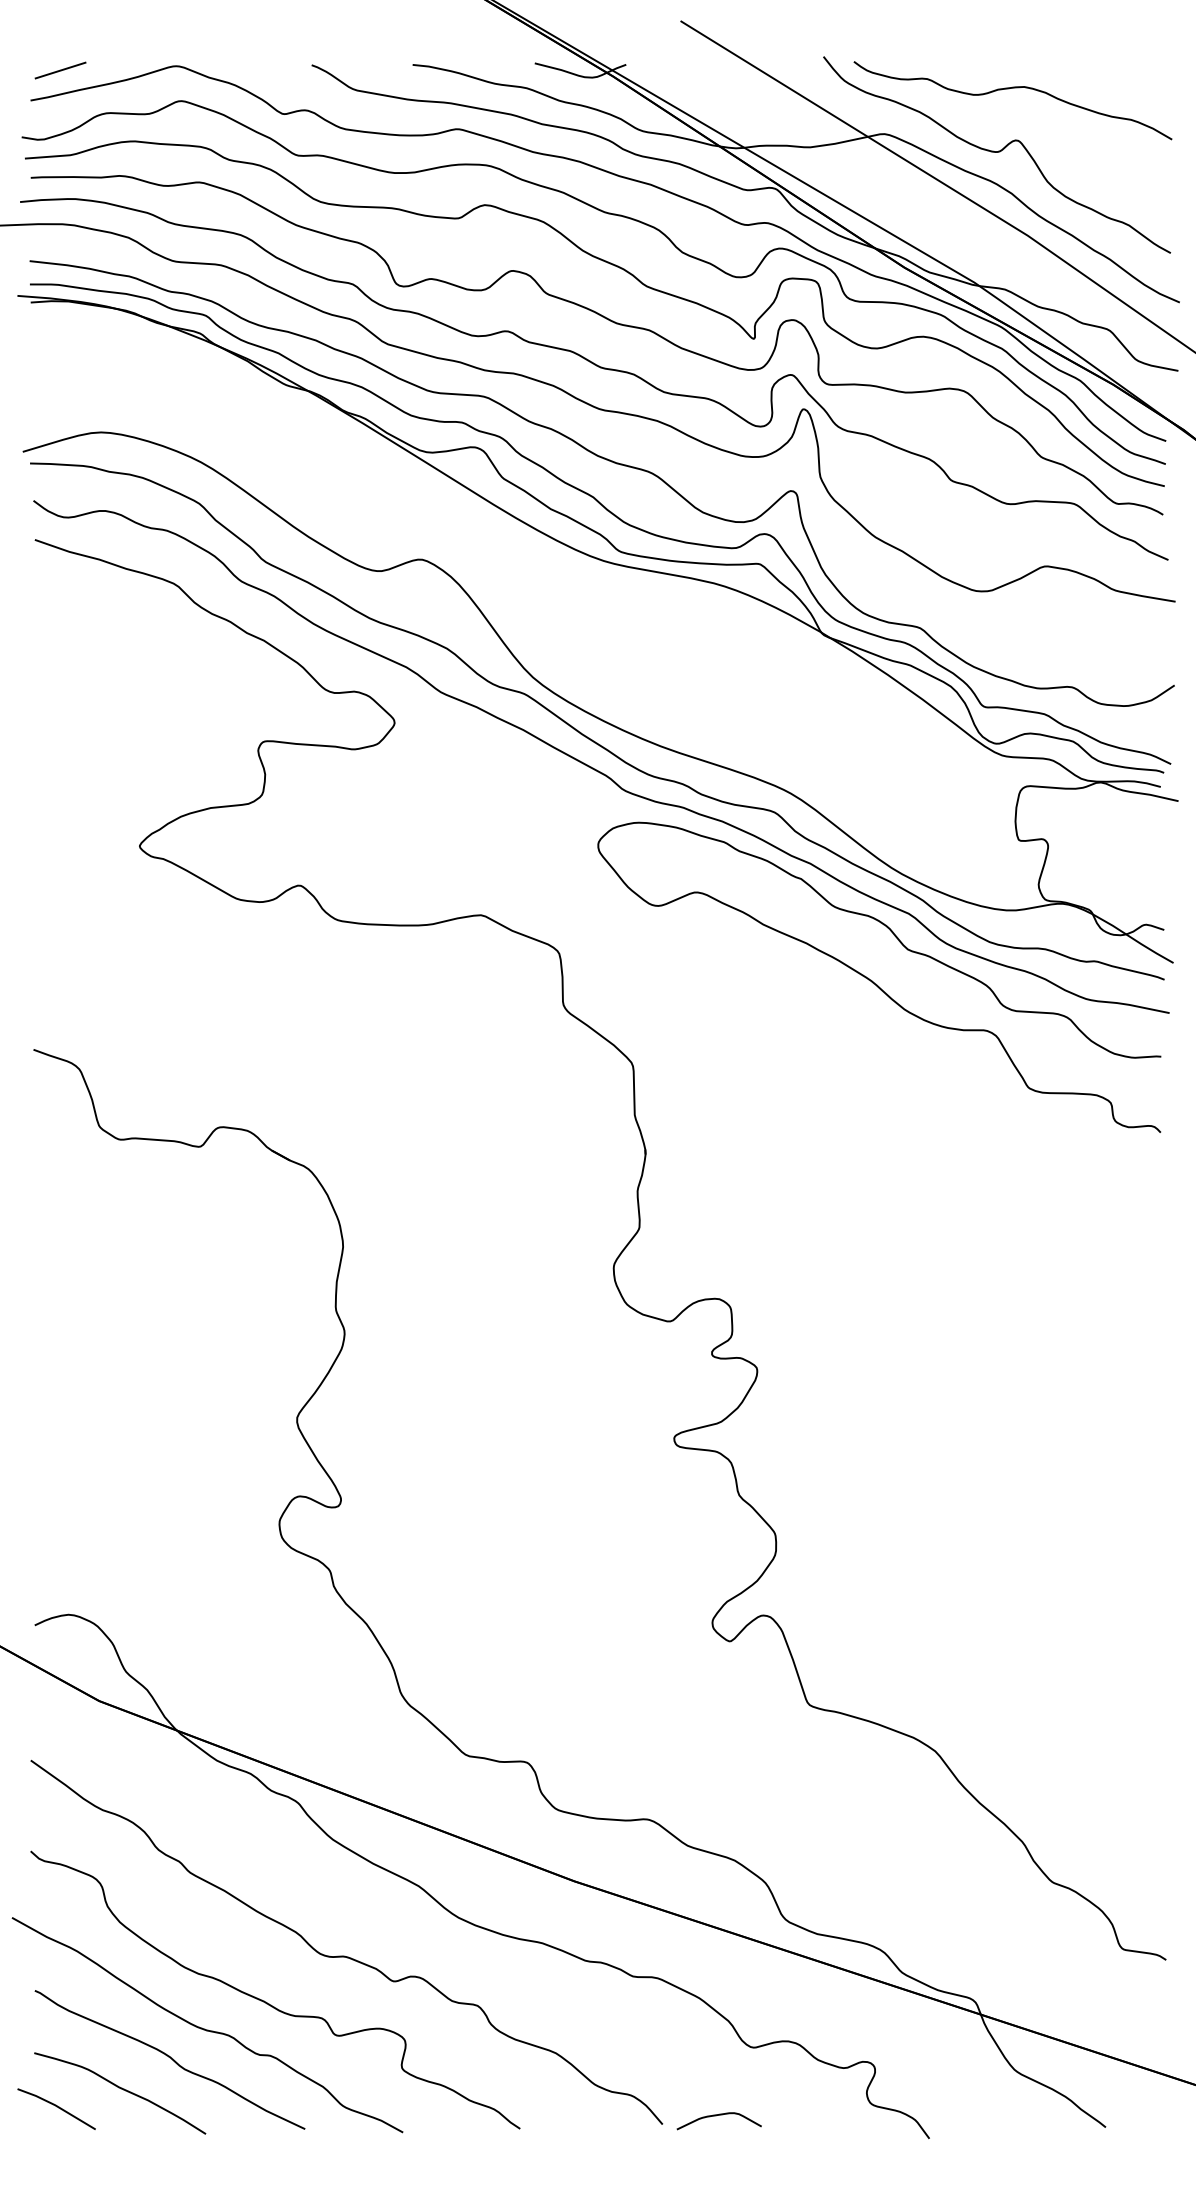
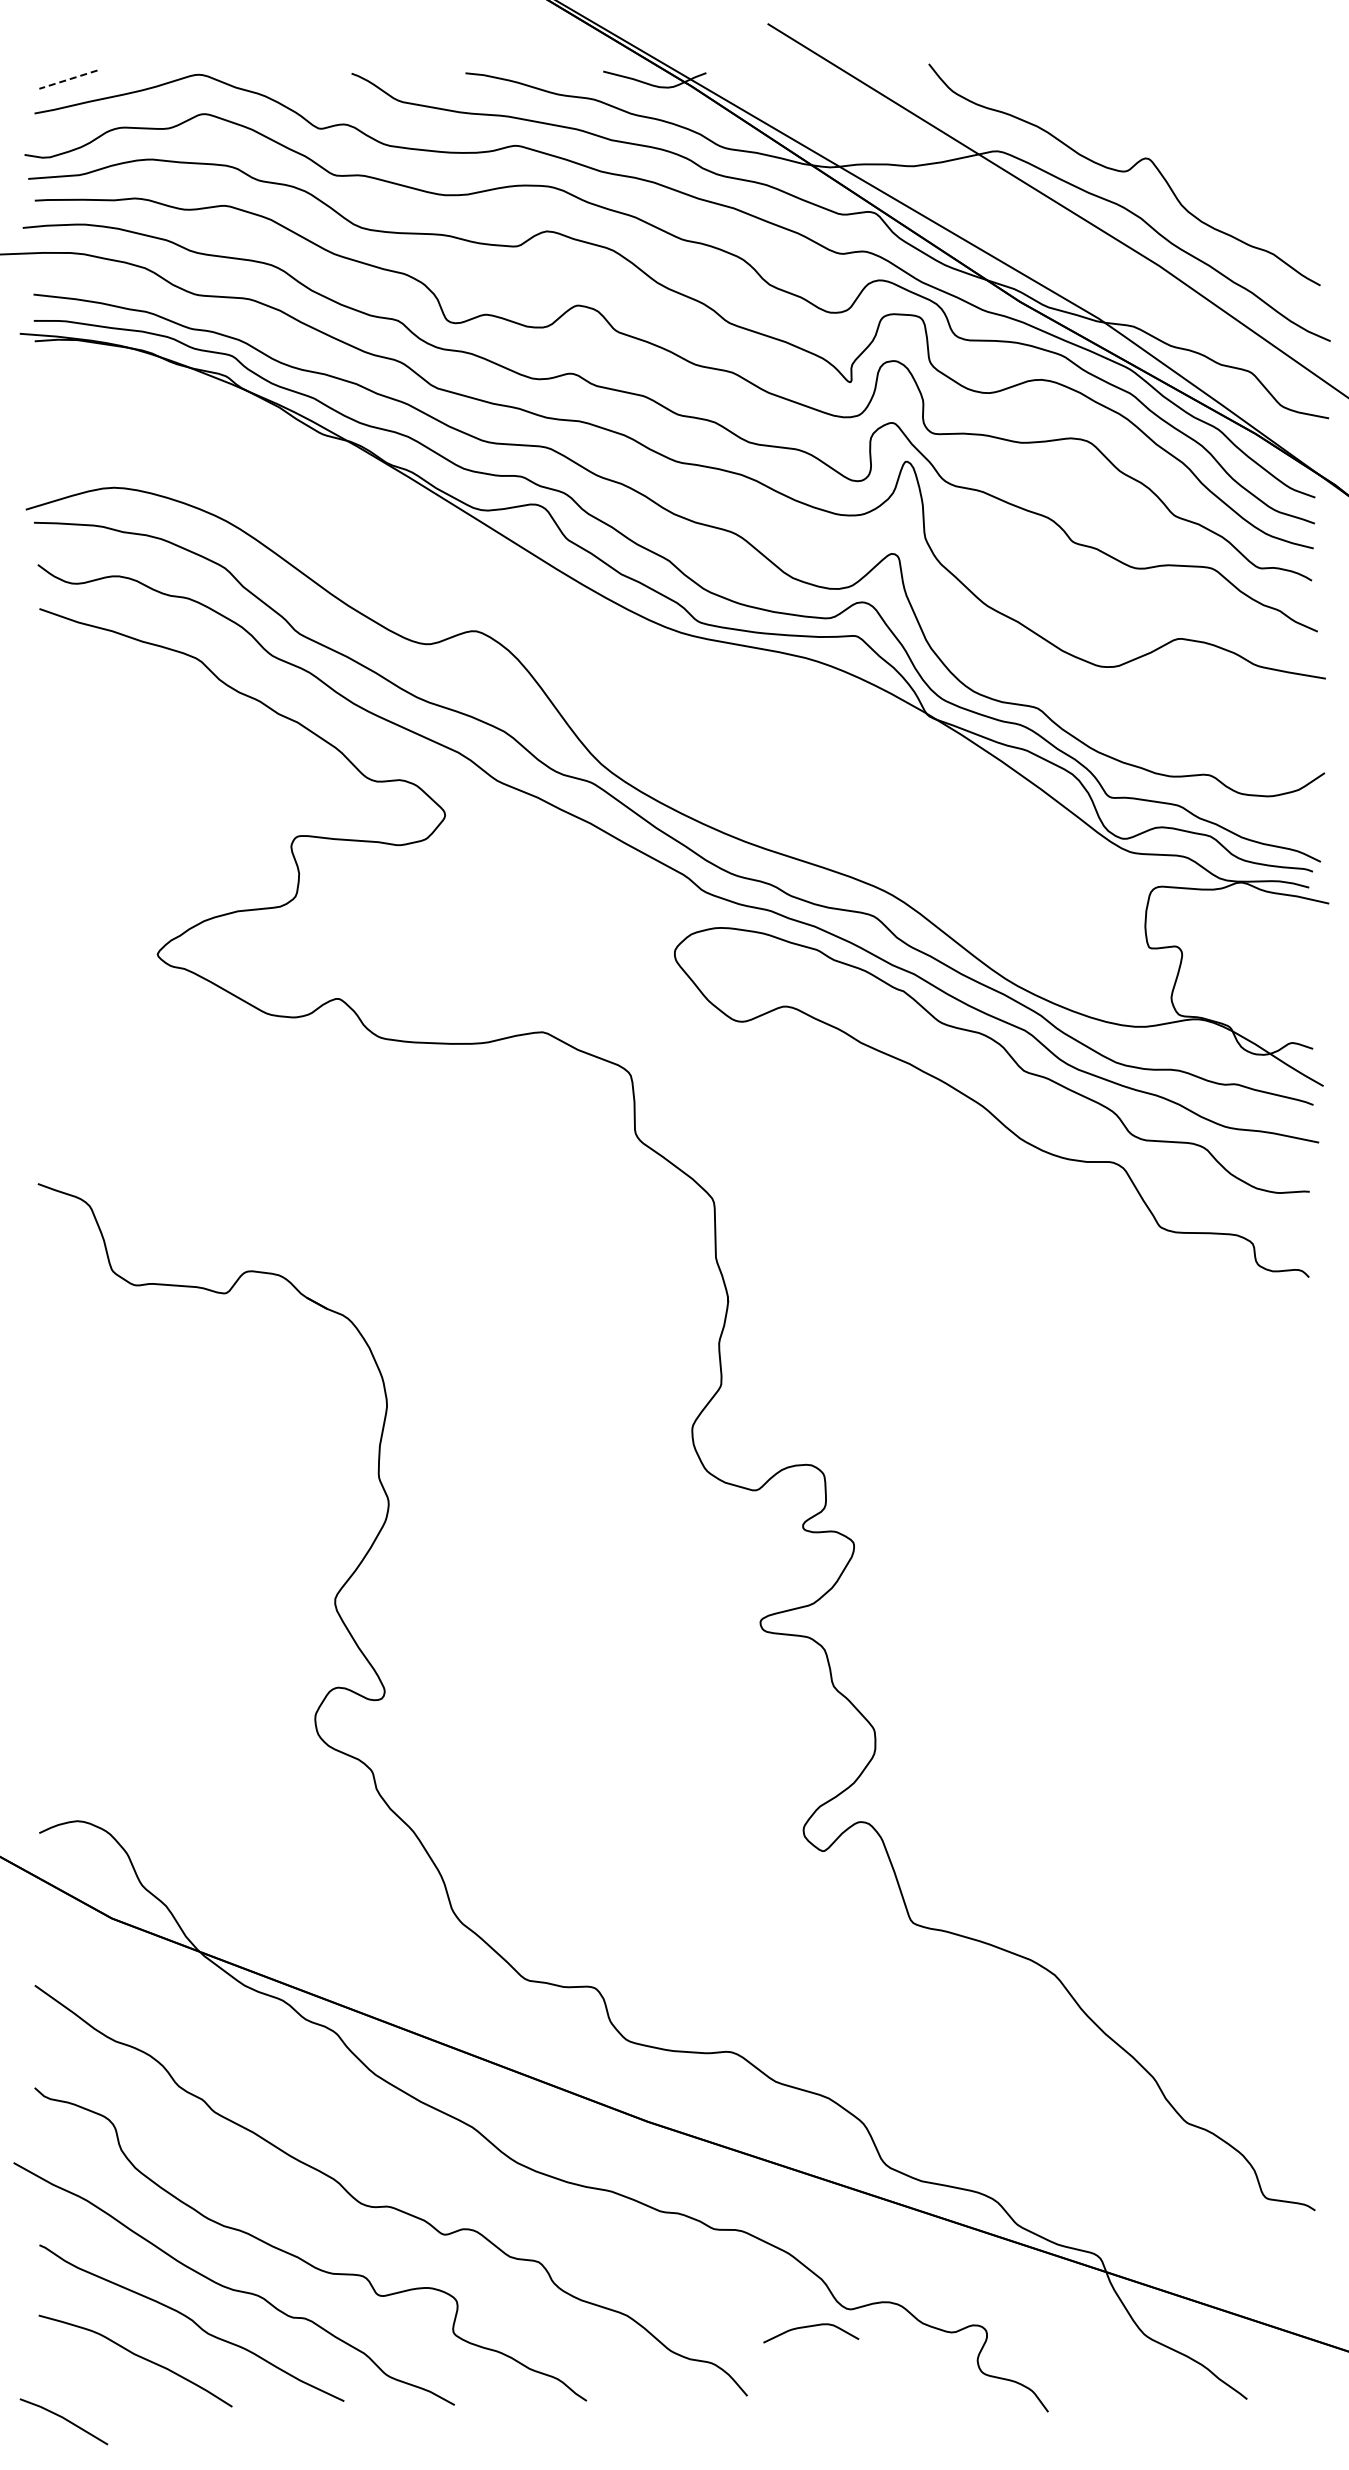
line: (59, 70) -> (67, 79), solid -> dashed
curve: (1011, 89) -> (1140, 100), removed
line: (56, 2107) -> (63, 2419), moved
curve: (718, 2116) -> (810, 2327), moved

